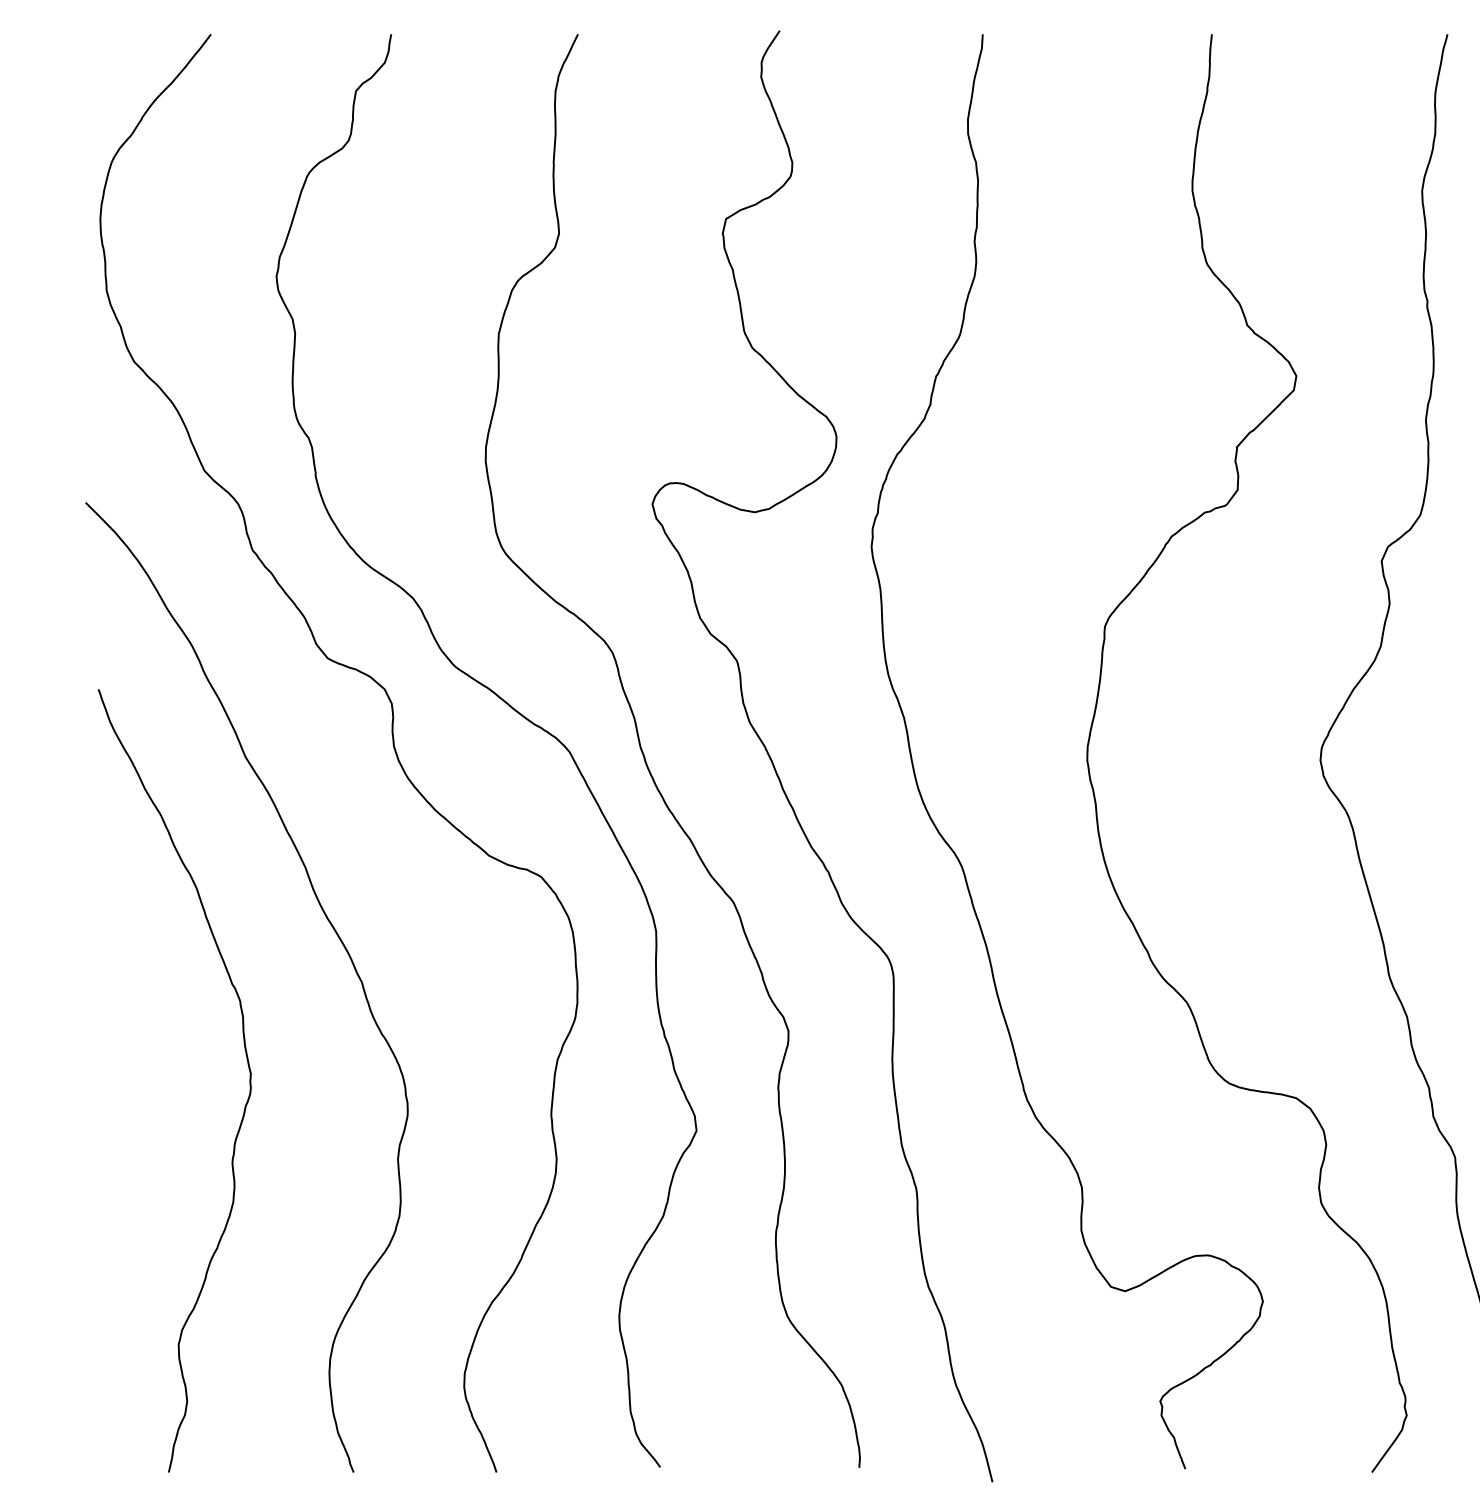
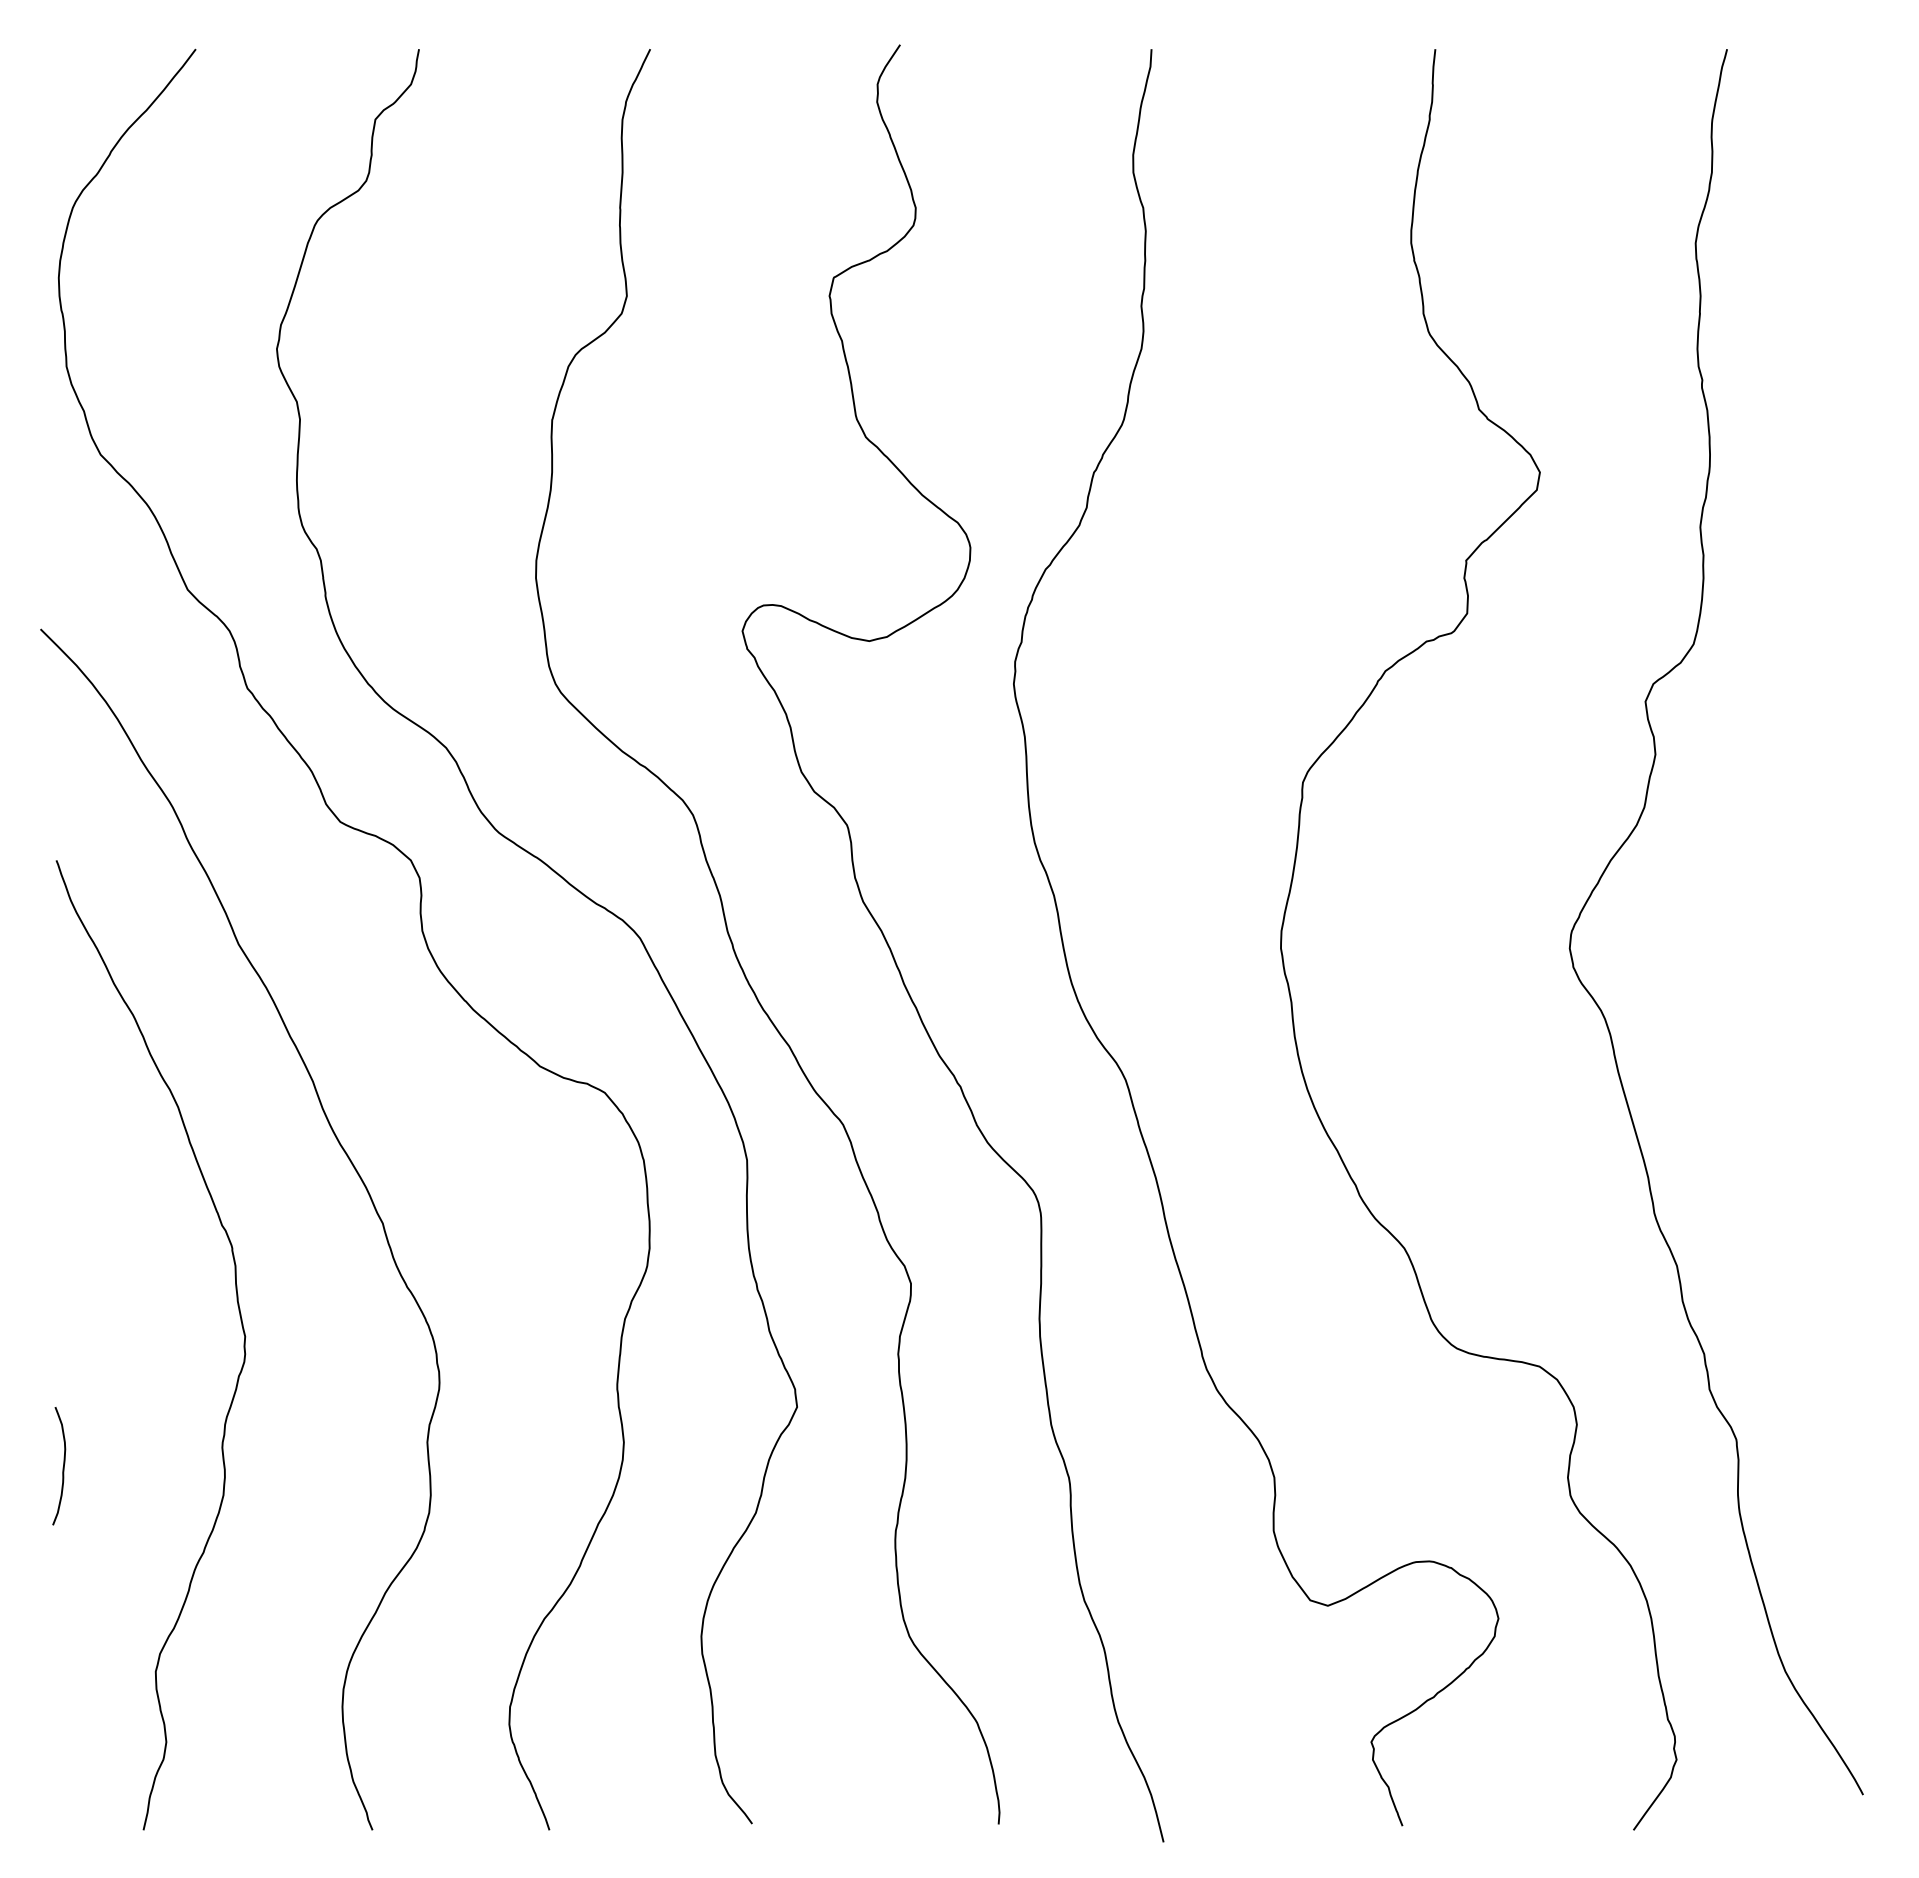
curve: (103, 1179) -> (62, 1467), added

